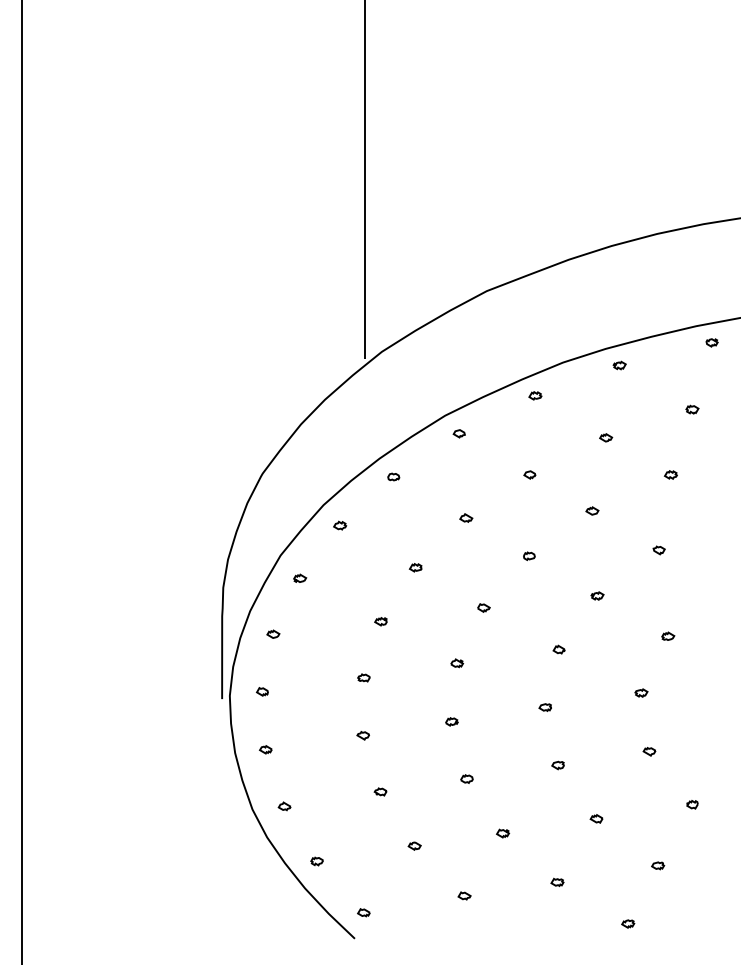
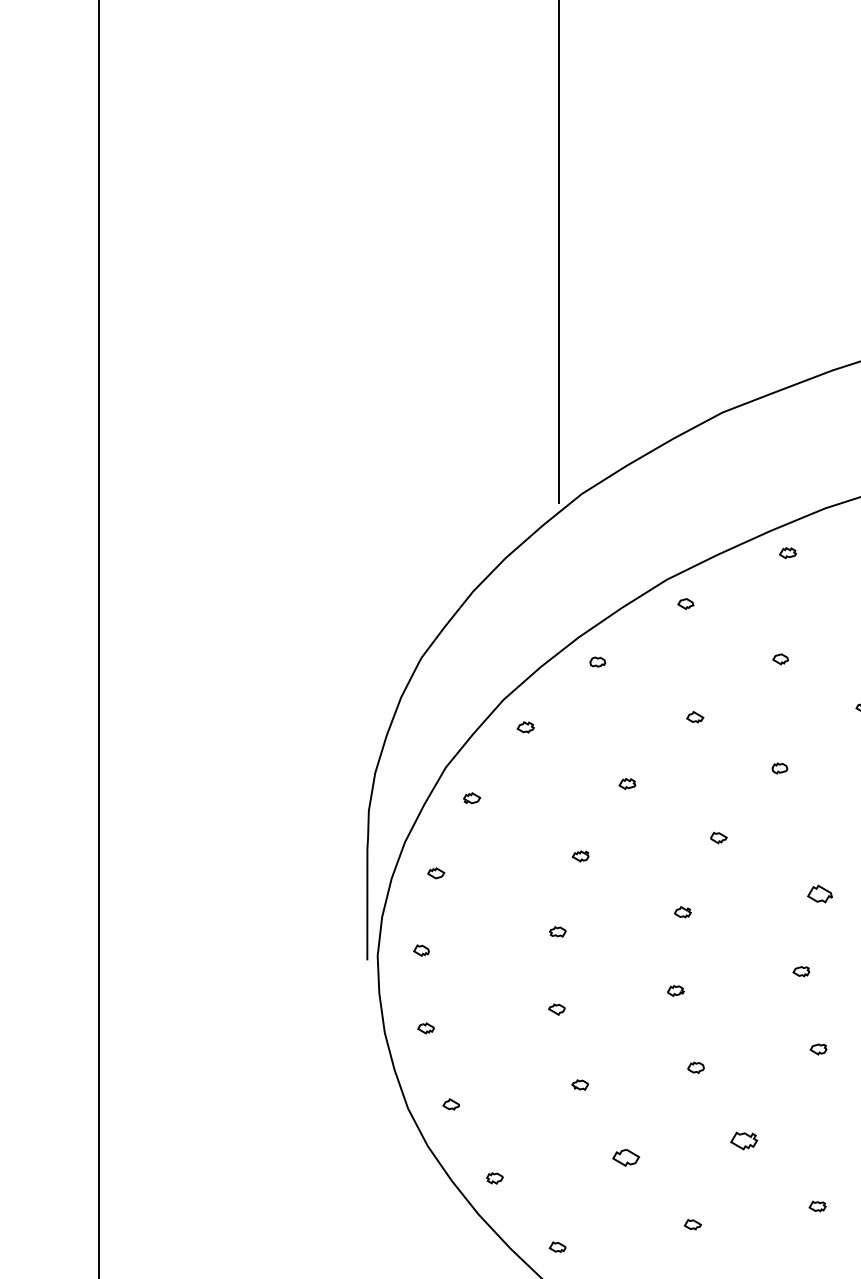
part: (558, 649) -> (819, 893), size x1.6
part: (503, 833) -> (745, 1140), size x1.6
part: (414, 845) -> (625, 1156), size x1.6

